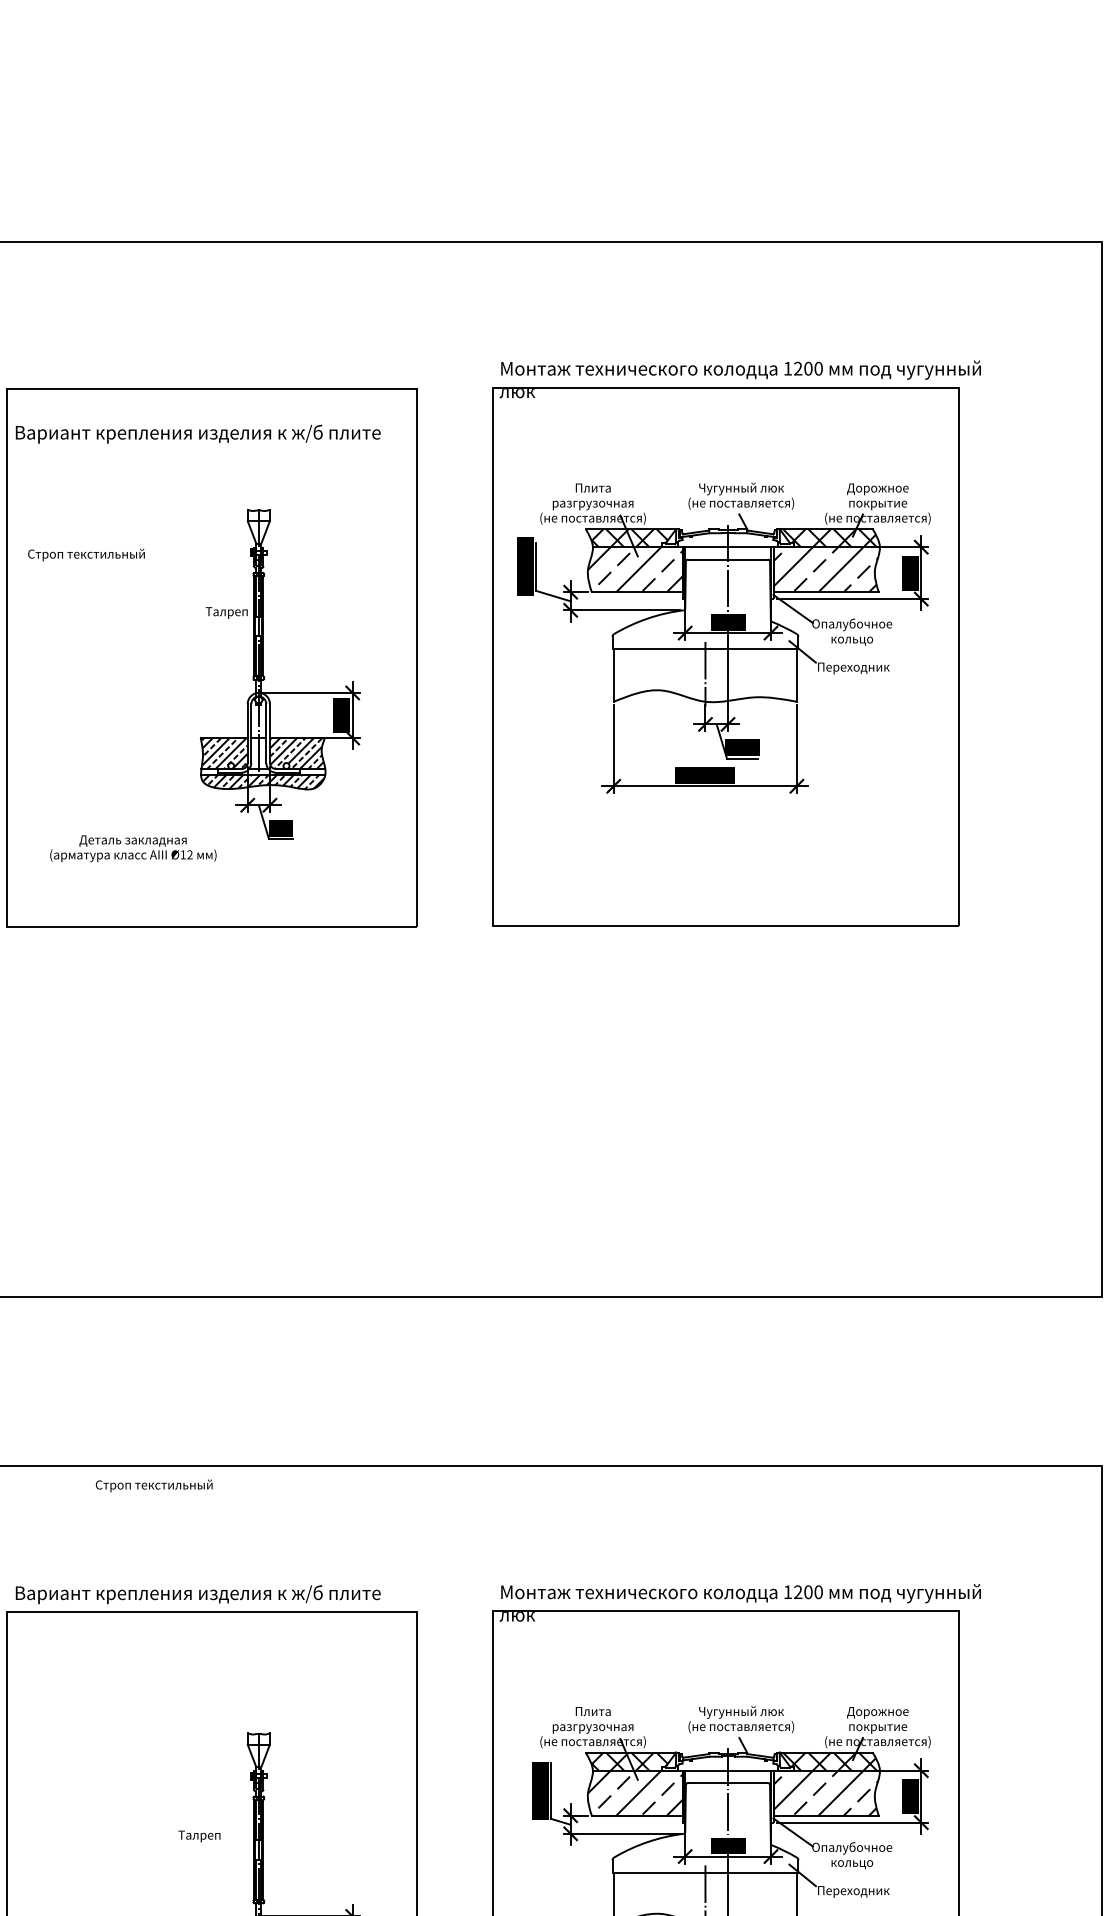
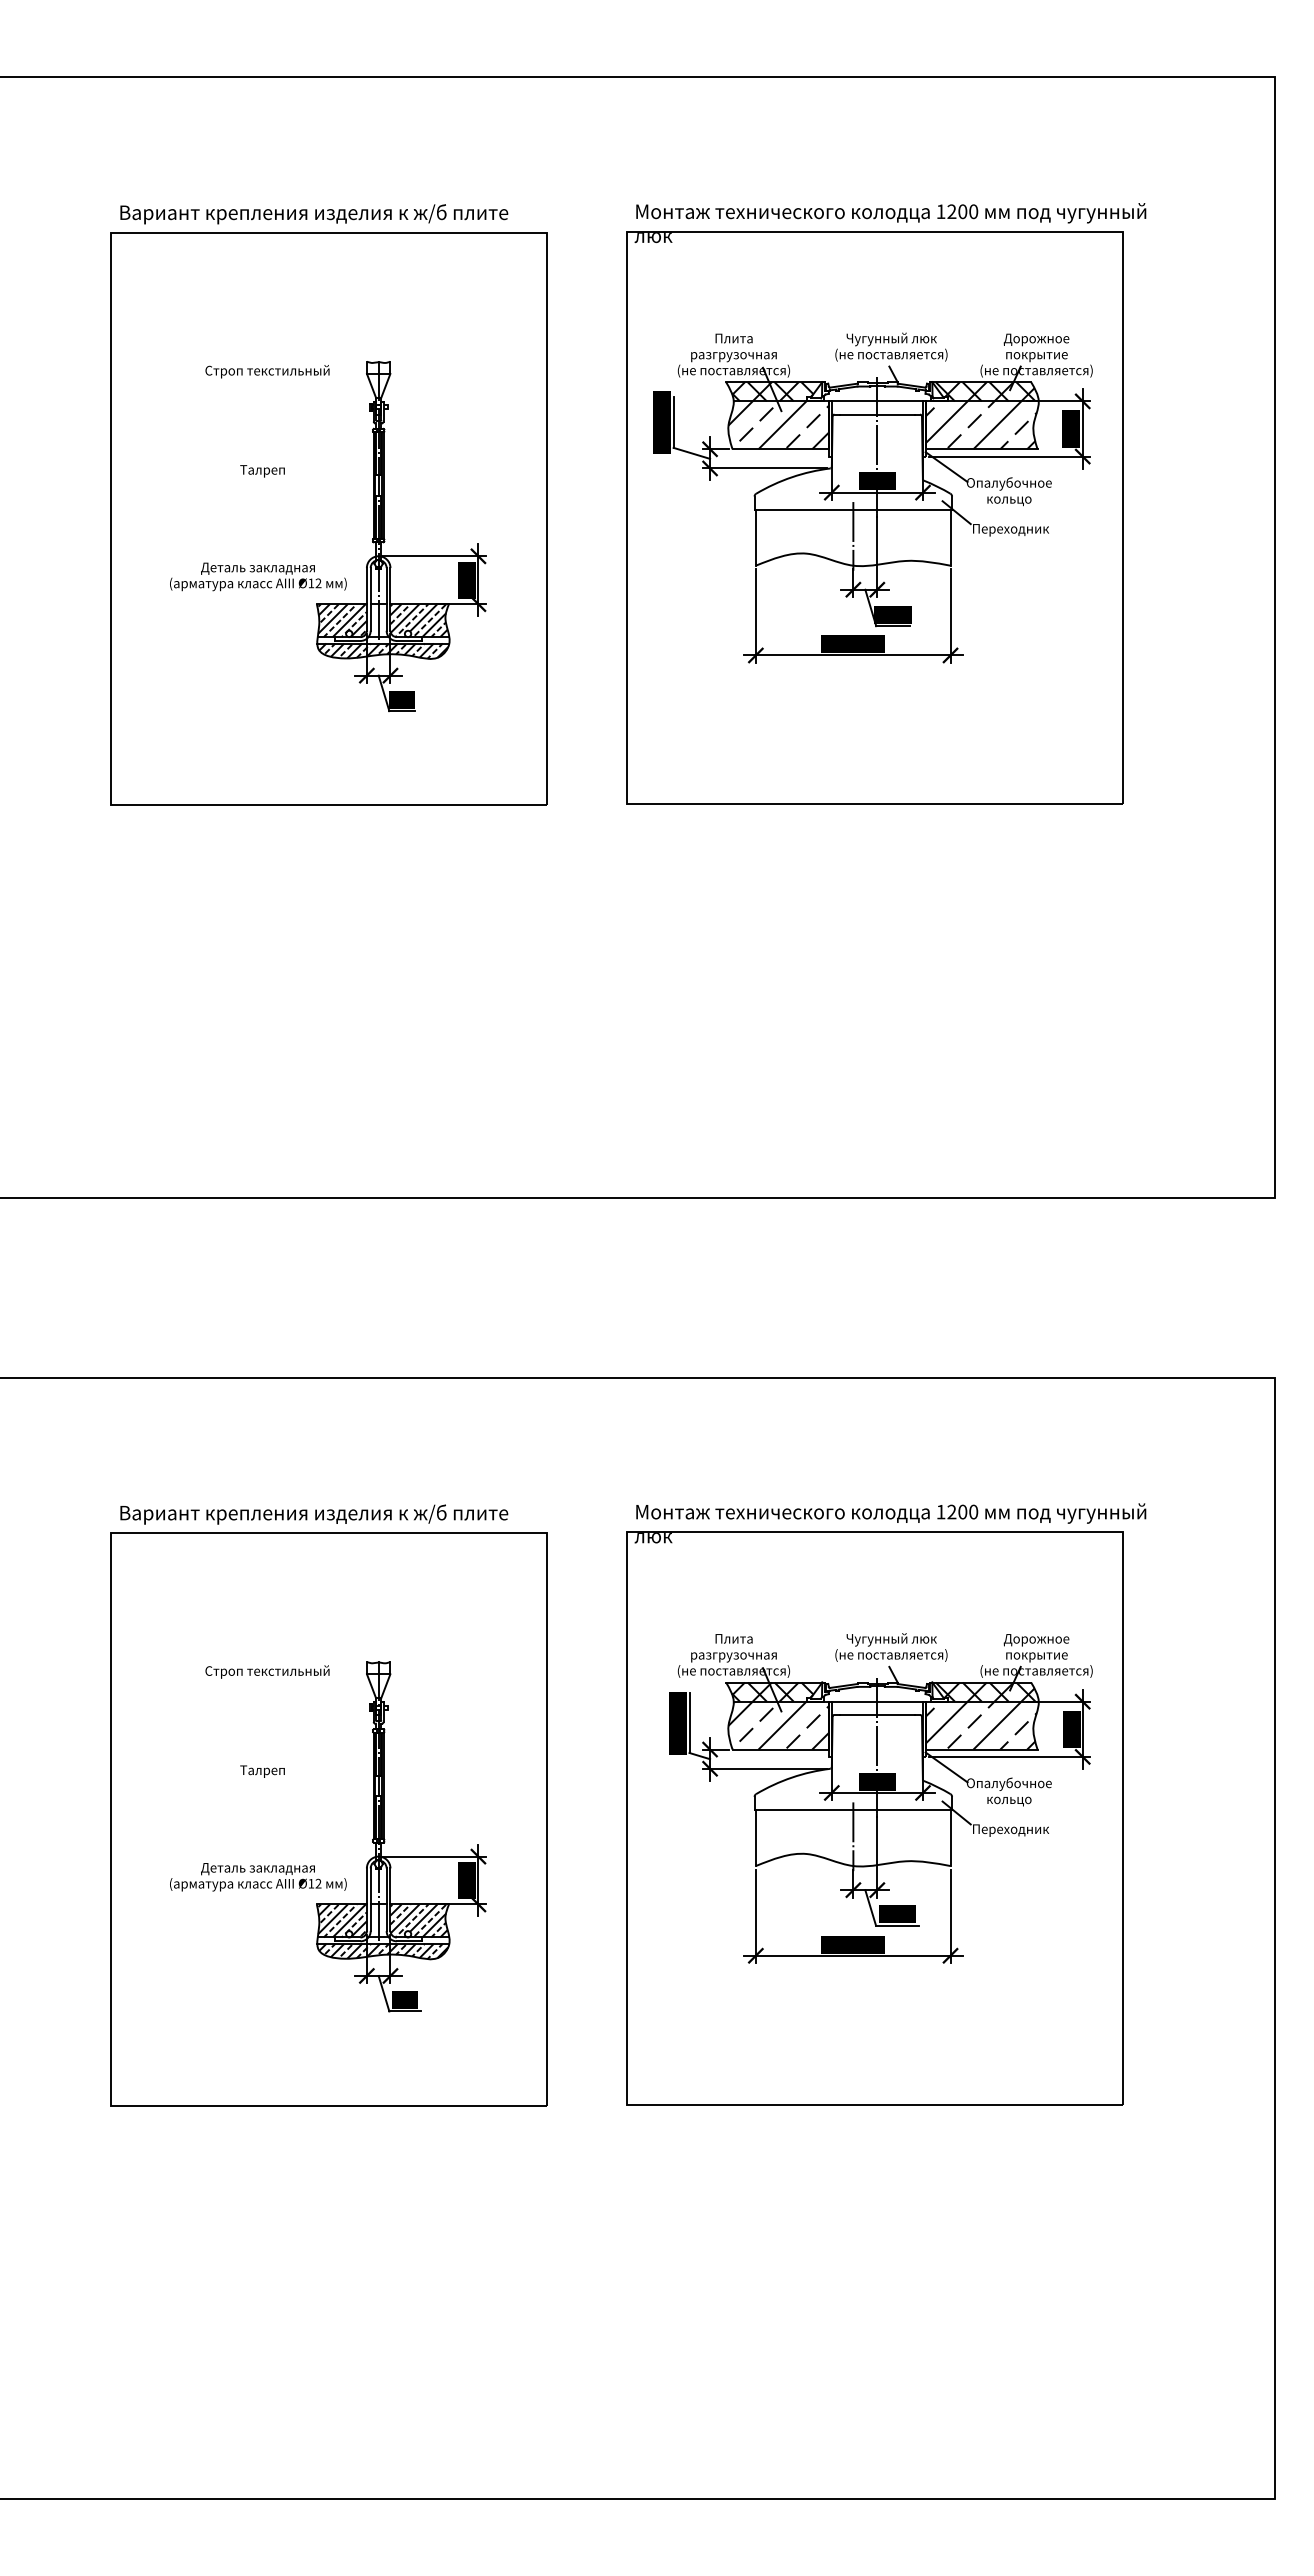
text: (198, 434) -> (314, 214), moved
text: (86, 554) -> (267, 371), moved
text: (226, 613) -> (262, 471), moved
text: (133, 848) -> (258, 576), moved
text: (154, 1485) -> (267, 1671), moved
text: (199, 1836) -> (262, 1771), moved

